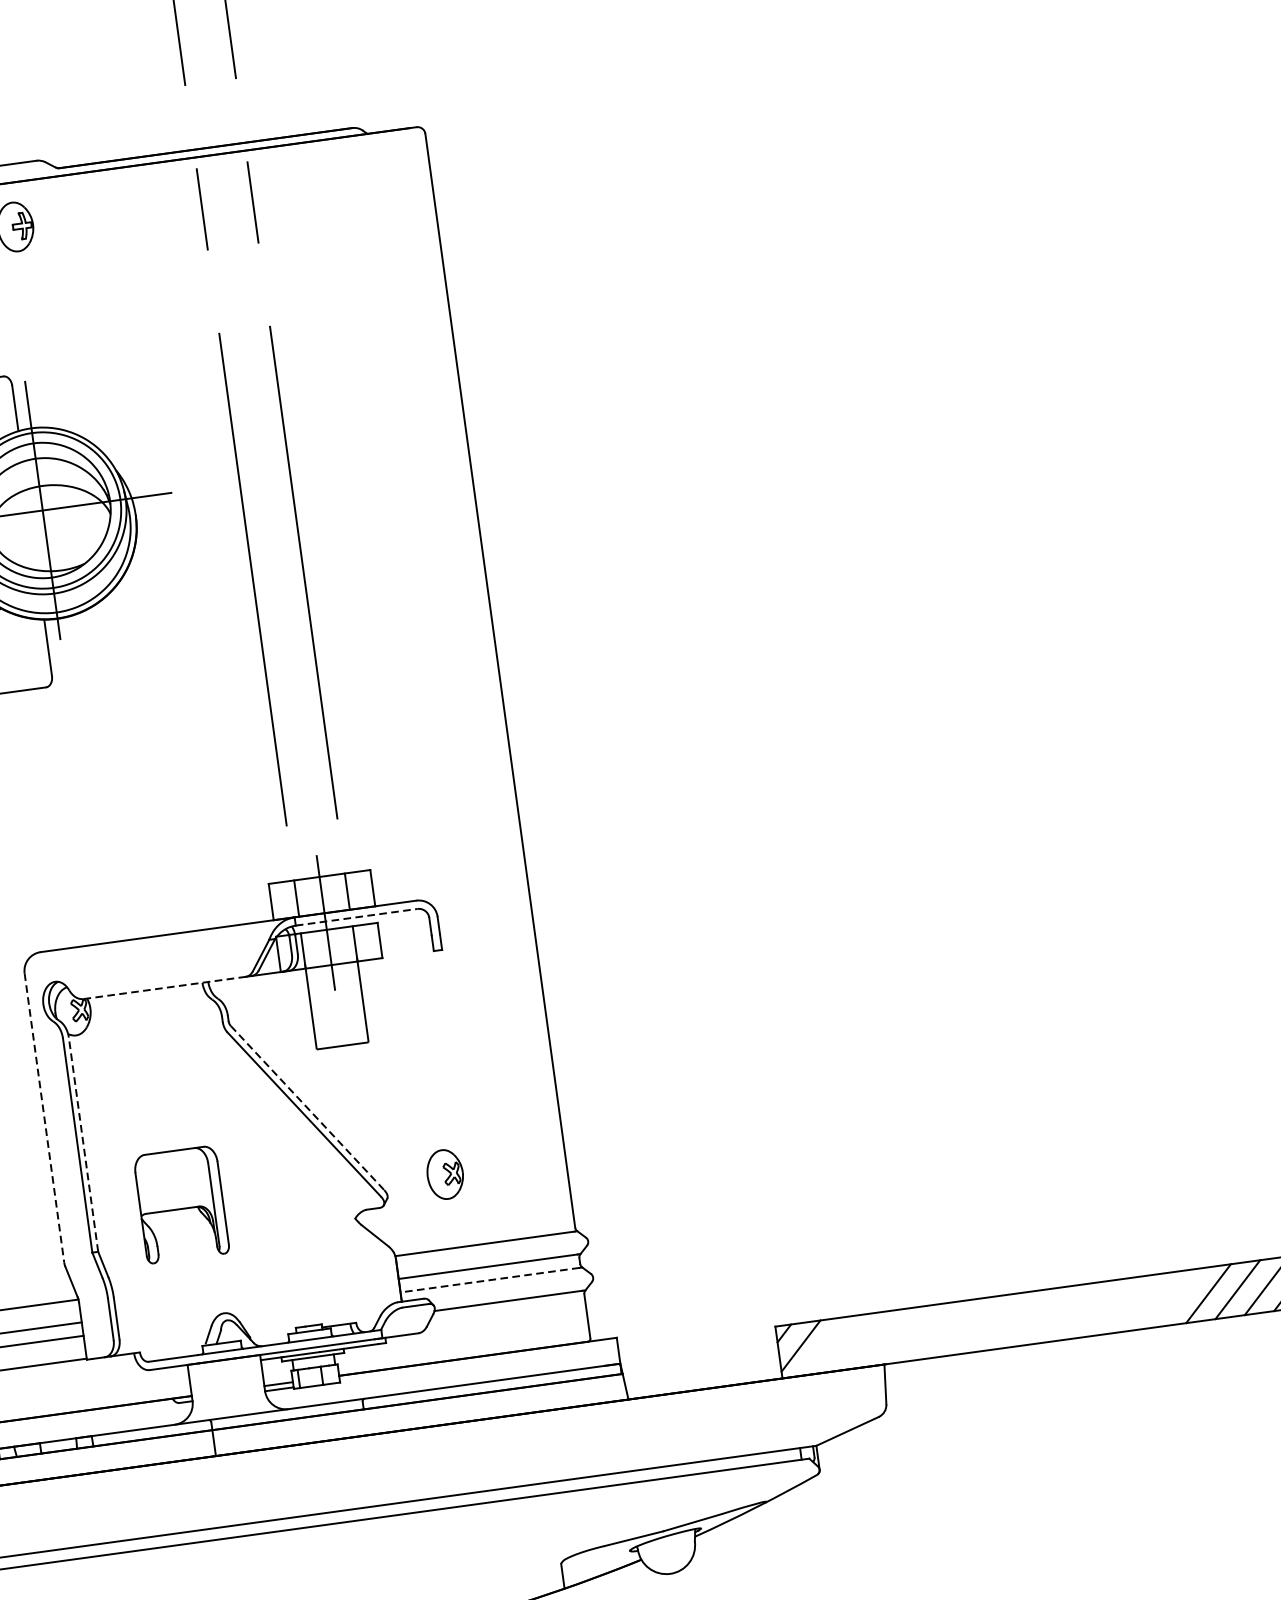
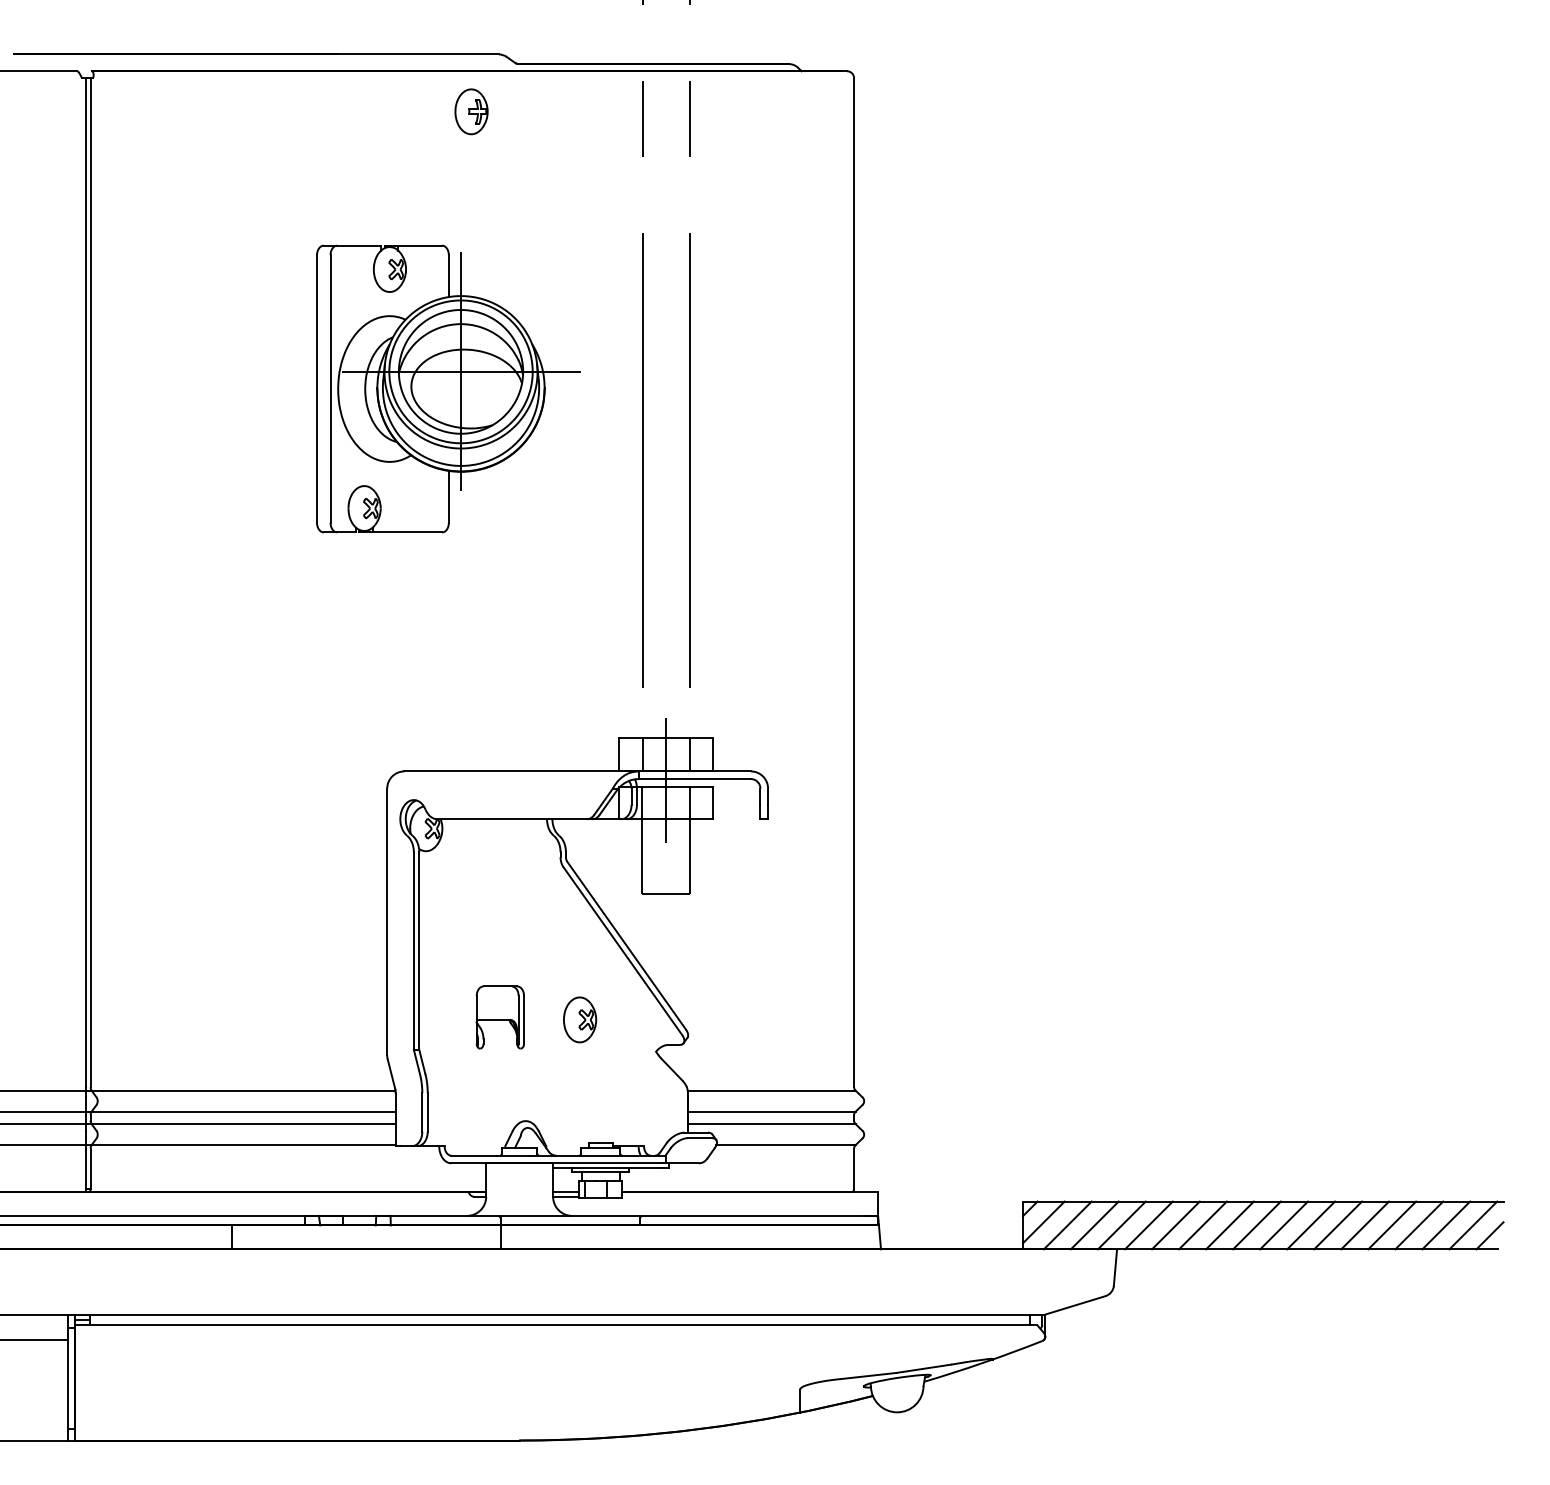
line: (357, 917) -> (695, 779), dashed -> solid
line: (165, 988) -> (512, 819), dashed -> solid
line: (307, 1107) -> (626, 945), dashed -> solid
line: (44, 1118) -> (387, 922), dashed -> solid
line: (83, 1145) -> (419, 951), dashed -> solid
part: (445, 1174) -> (580, 1019), moved
part: (180, 1204) -> (499, 1017), size x0.62
line: (490, 1280) -> (770, 1124), dashed -> solid
line: (1179, 1297) -> (1392, 1225), added
line: (1150, 1301) -> (1365, 1225), added
line: (1120, 1305) -> (1338, 1225), added
line: (1091, 1309) -> (1311, 1225), added
line: (1061, 1313) -> (1283, 1225), added
line: (1032, 1317) -> (1256, 1225), added
line: (1002, 1321) -> (1229, 1225), added
line: (973, 1325) -> (1202, 1225), added
line: (944, 1329) -> (1175, 1225), added
line: (914, 1333) -> (1148, 1225), added
line: (885, 1337) -> (1121, 1225), added
line: (856, 1341) -> (1094, 1225), added
line: (827, 1345) -> (1067, 1225), added

